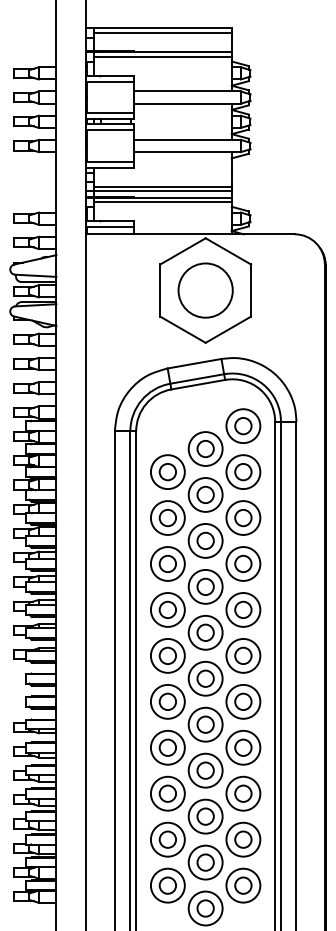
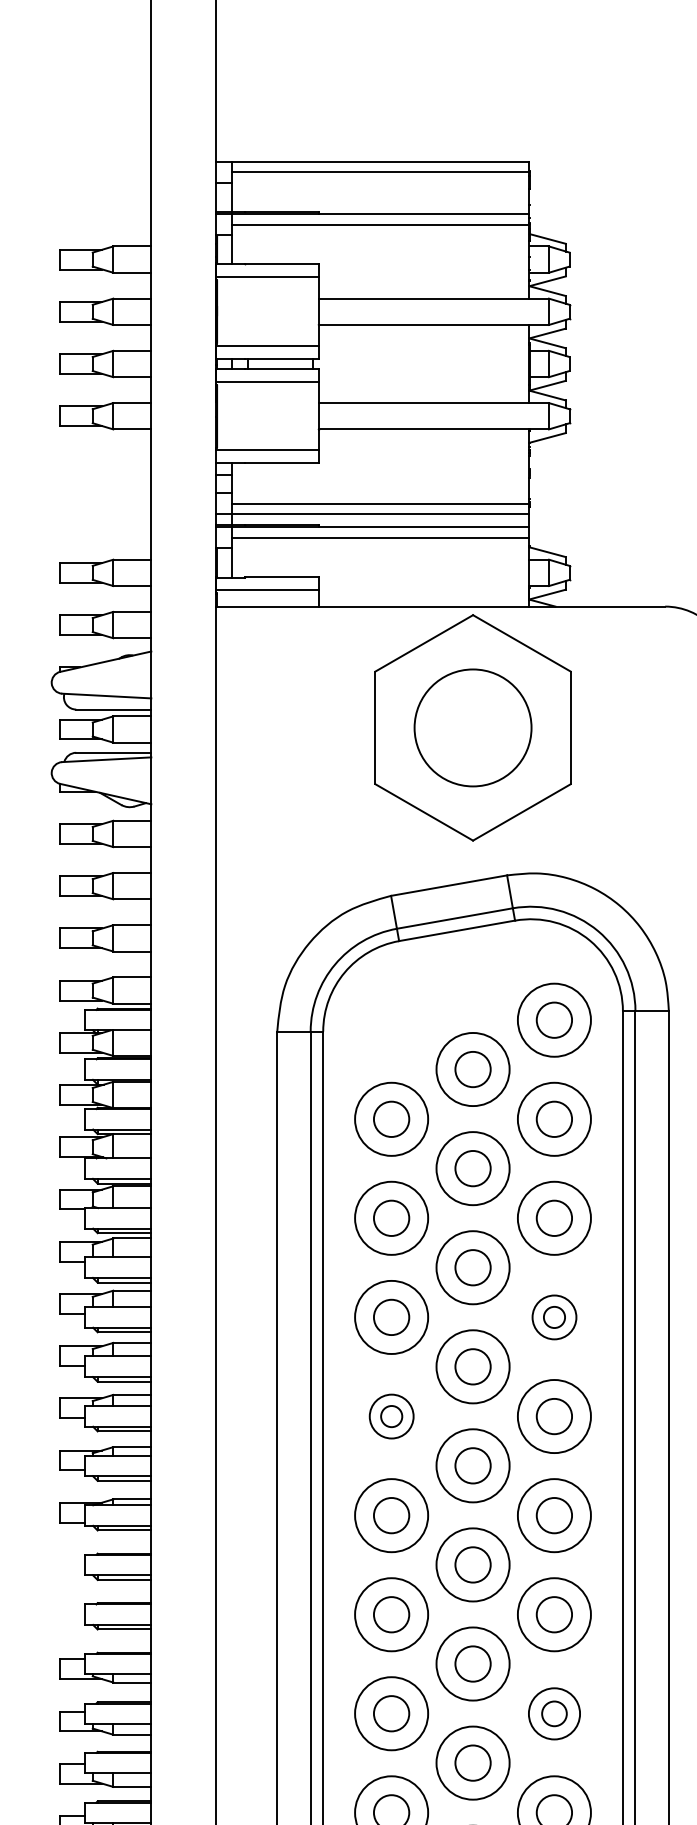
part: (243, 563) -> (554, 1316), size x0.6
part: (167, 609) -> (390, 1415), size x0.6
part: (243, 747) -> (554, 1713), size x0.7

